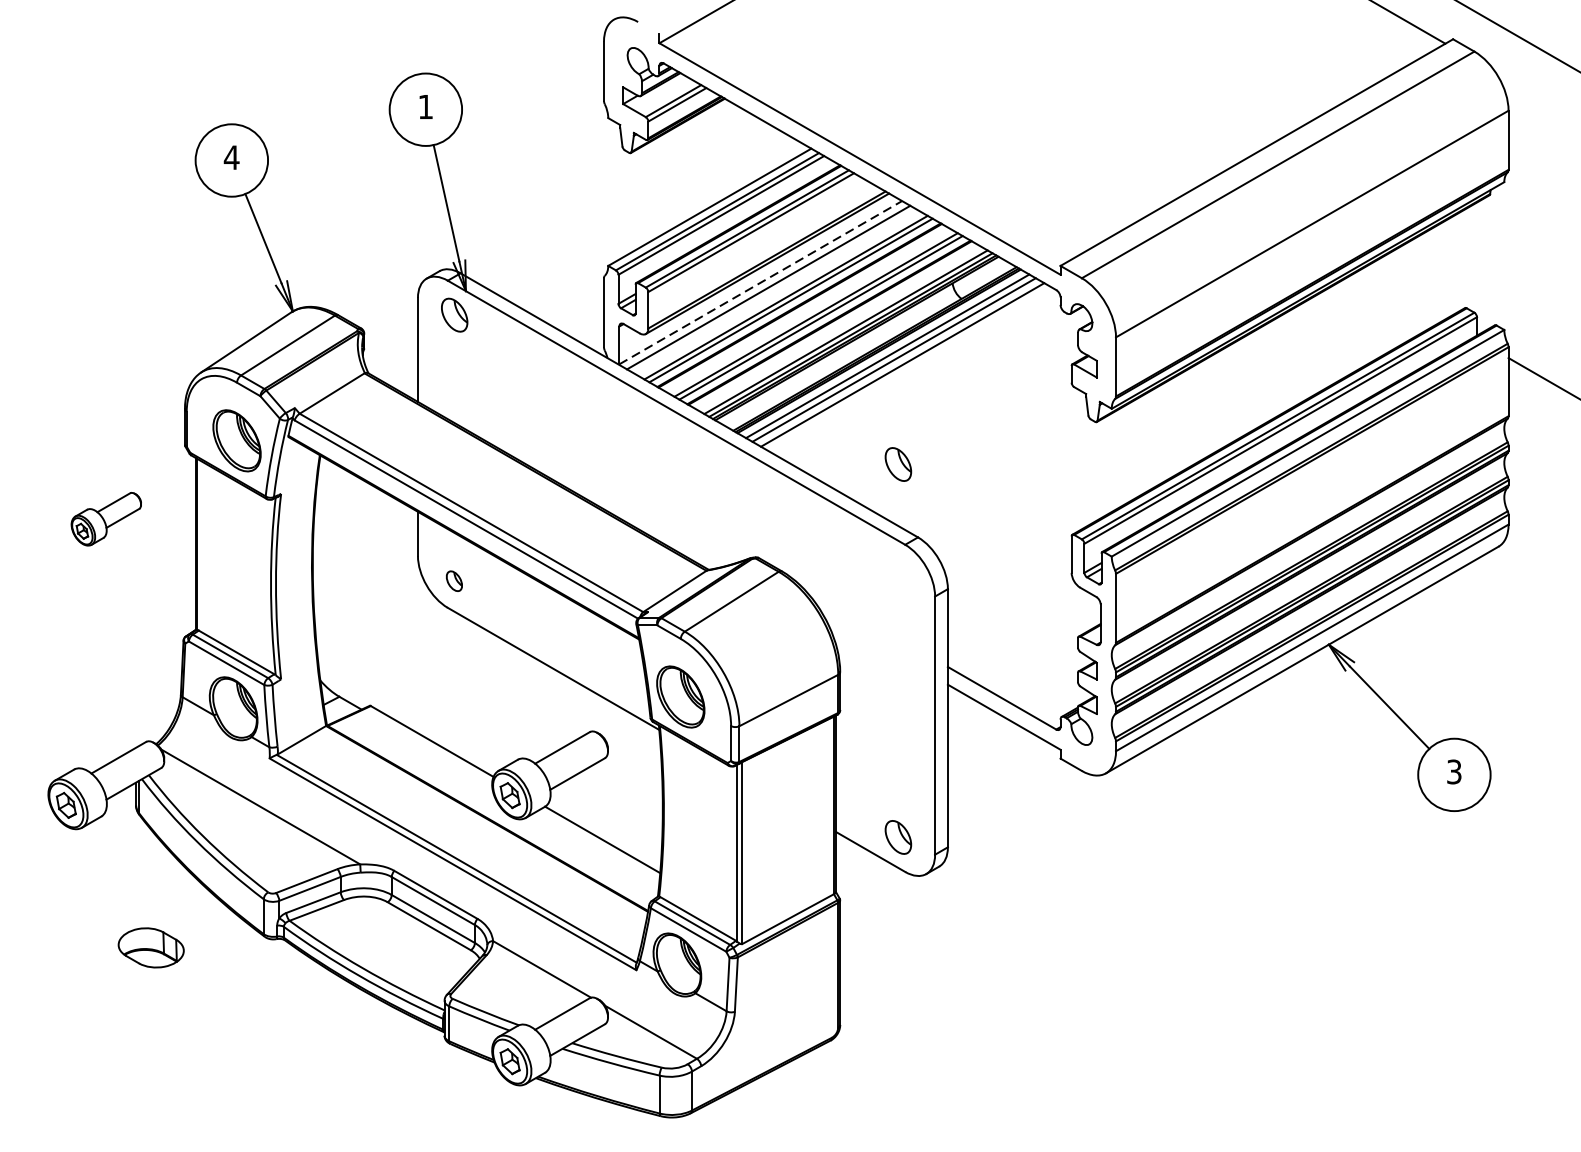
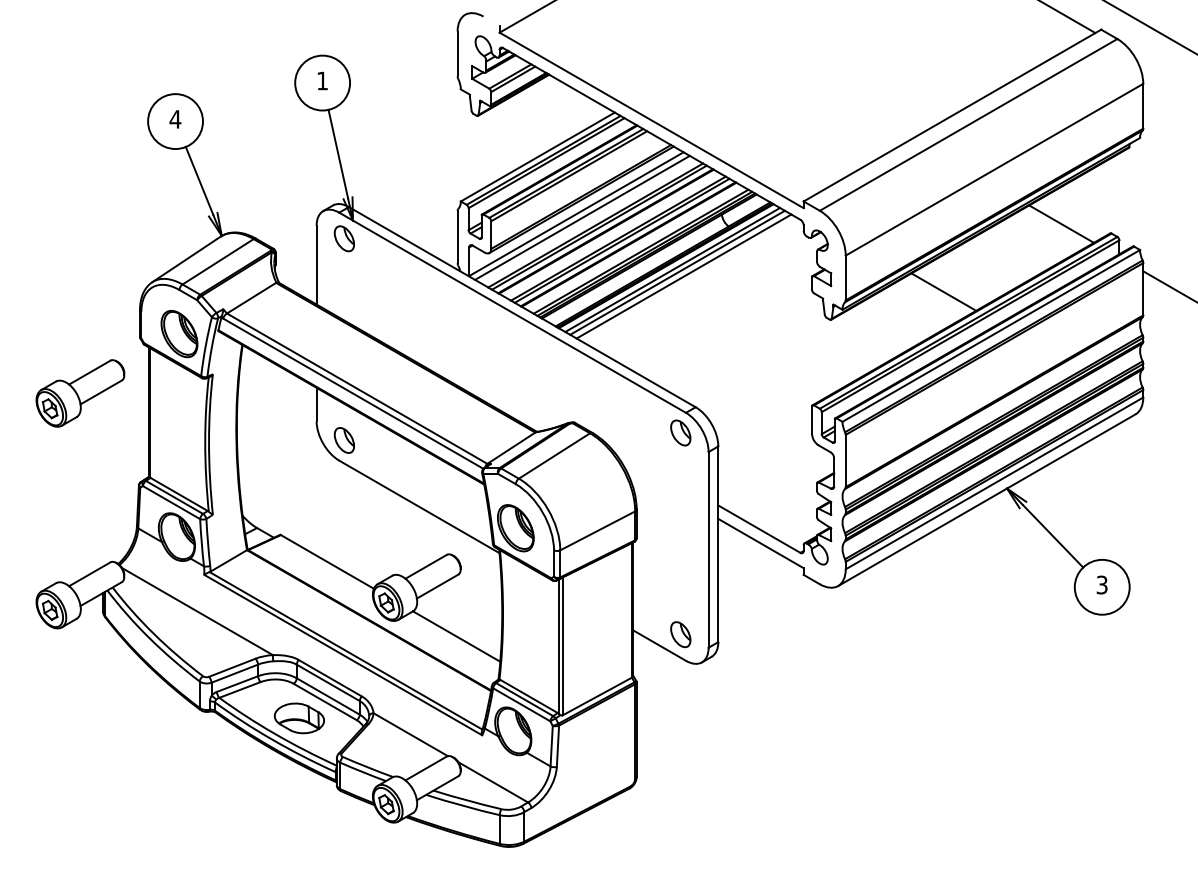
line: (760, 283) -> (576, 214), dashed -> solid
line: (1400, 294) -> (1061, 223), added
line: (1244, 384) -> (943, 291), added
part: (898, 463) -> (680, 432), moved
part: (106, 519) -> (80, 393), size x1.67
part: (453, 581) -> (343, 440), size x1.67
part: (151, 948) -> (299, 718), moved

